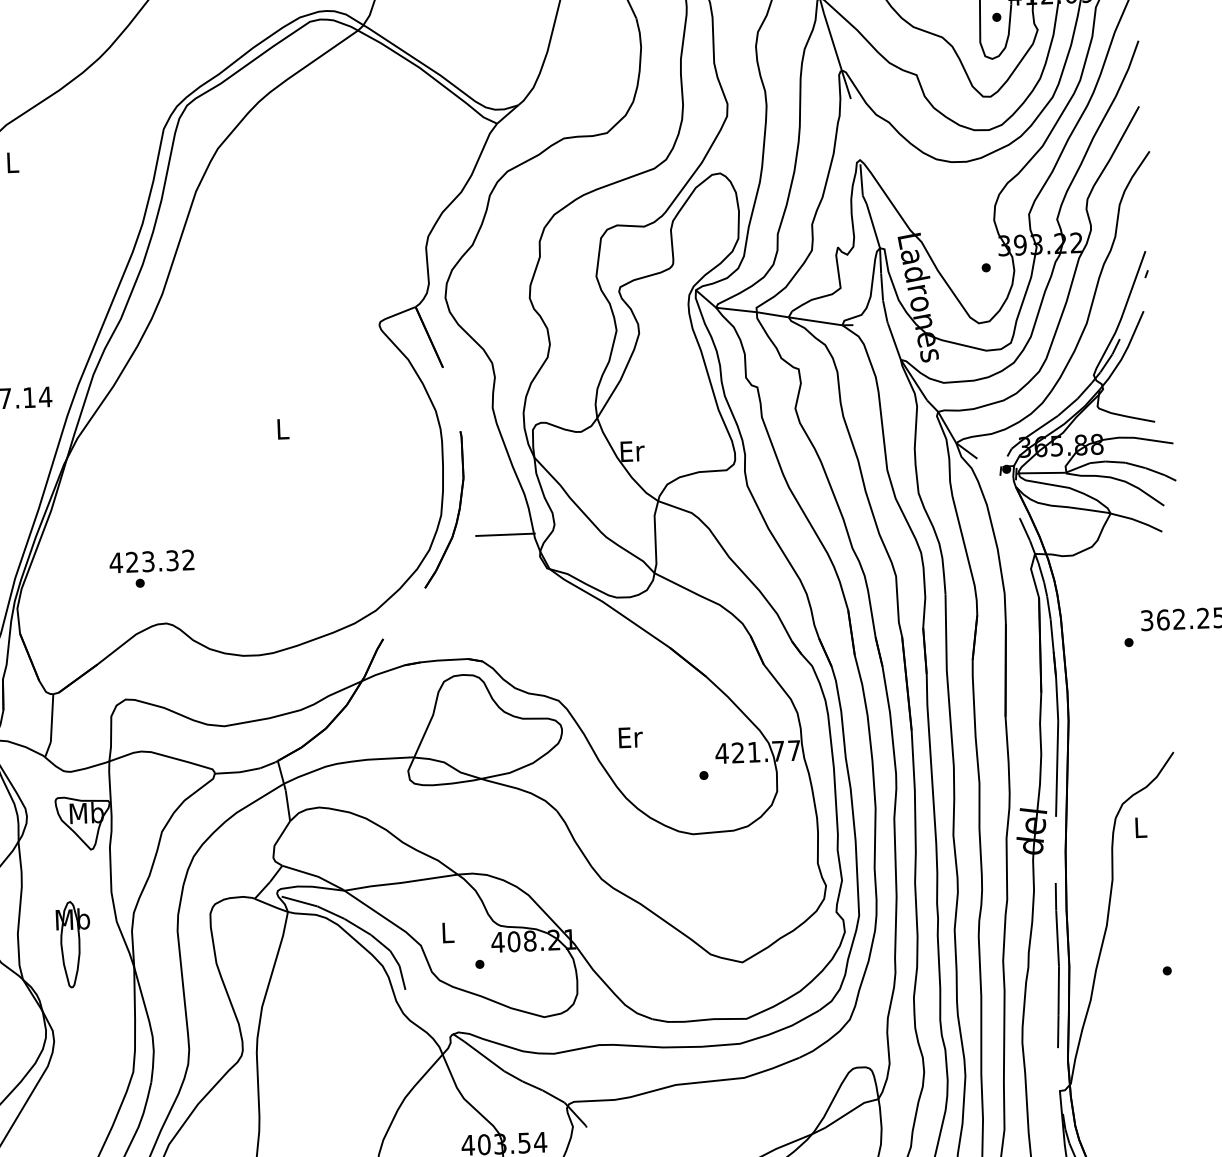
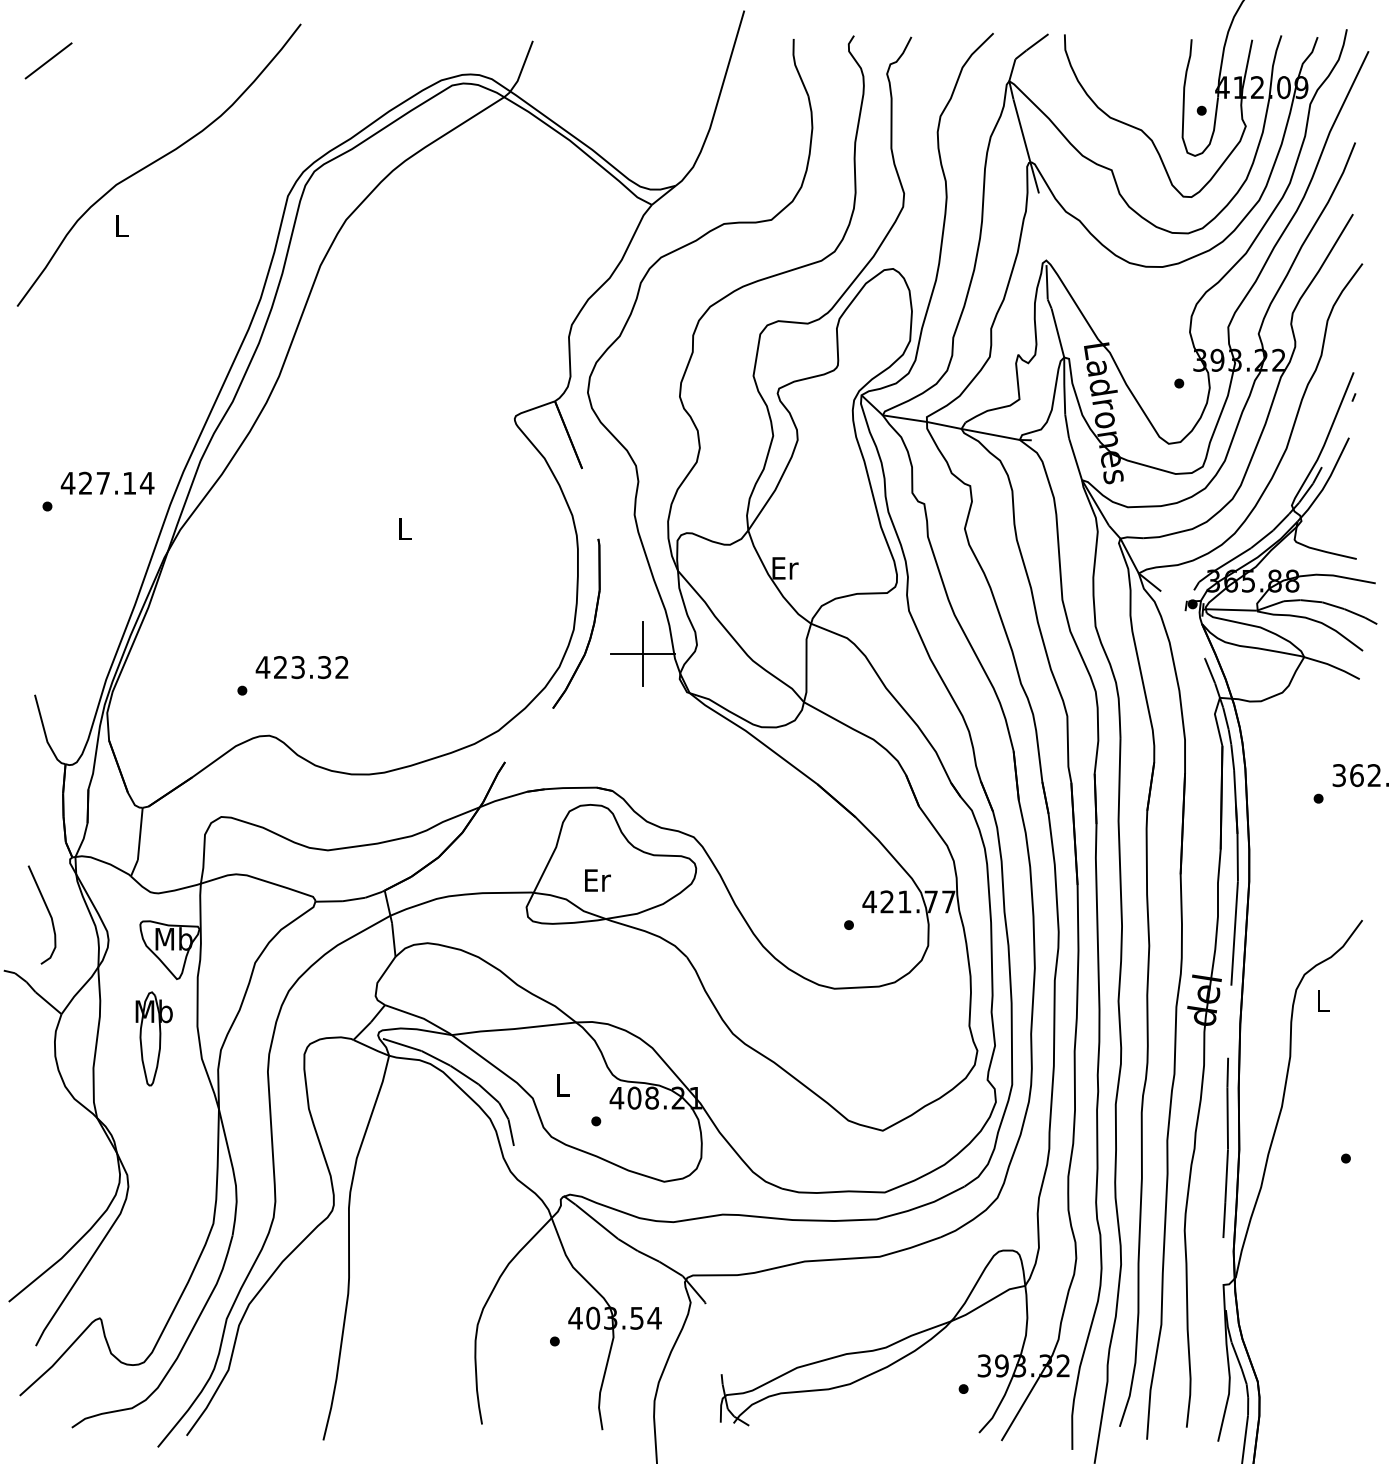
line: (505, 534) -> (643, 653), added
text: (151, 561) -> (301, 667), moved
text: (630, 737) -> (597, 880), moved
part: (73, 944) -> (153, 1038), moved

